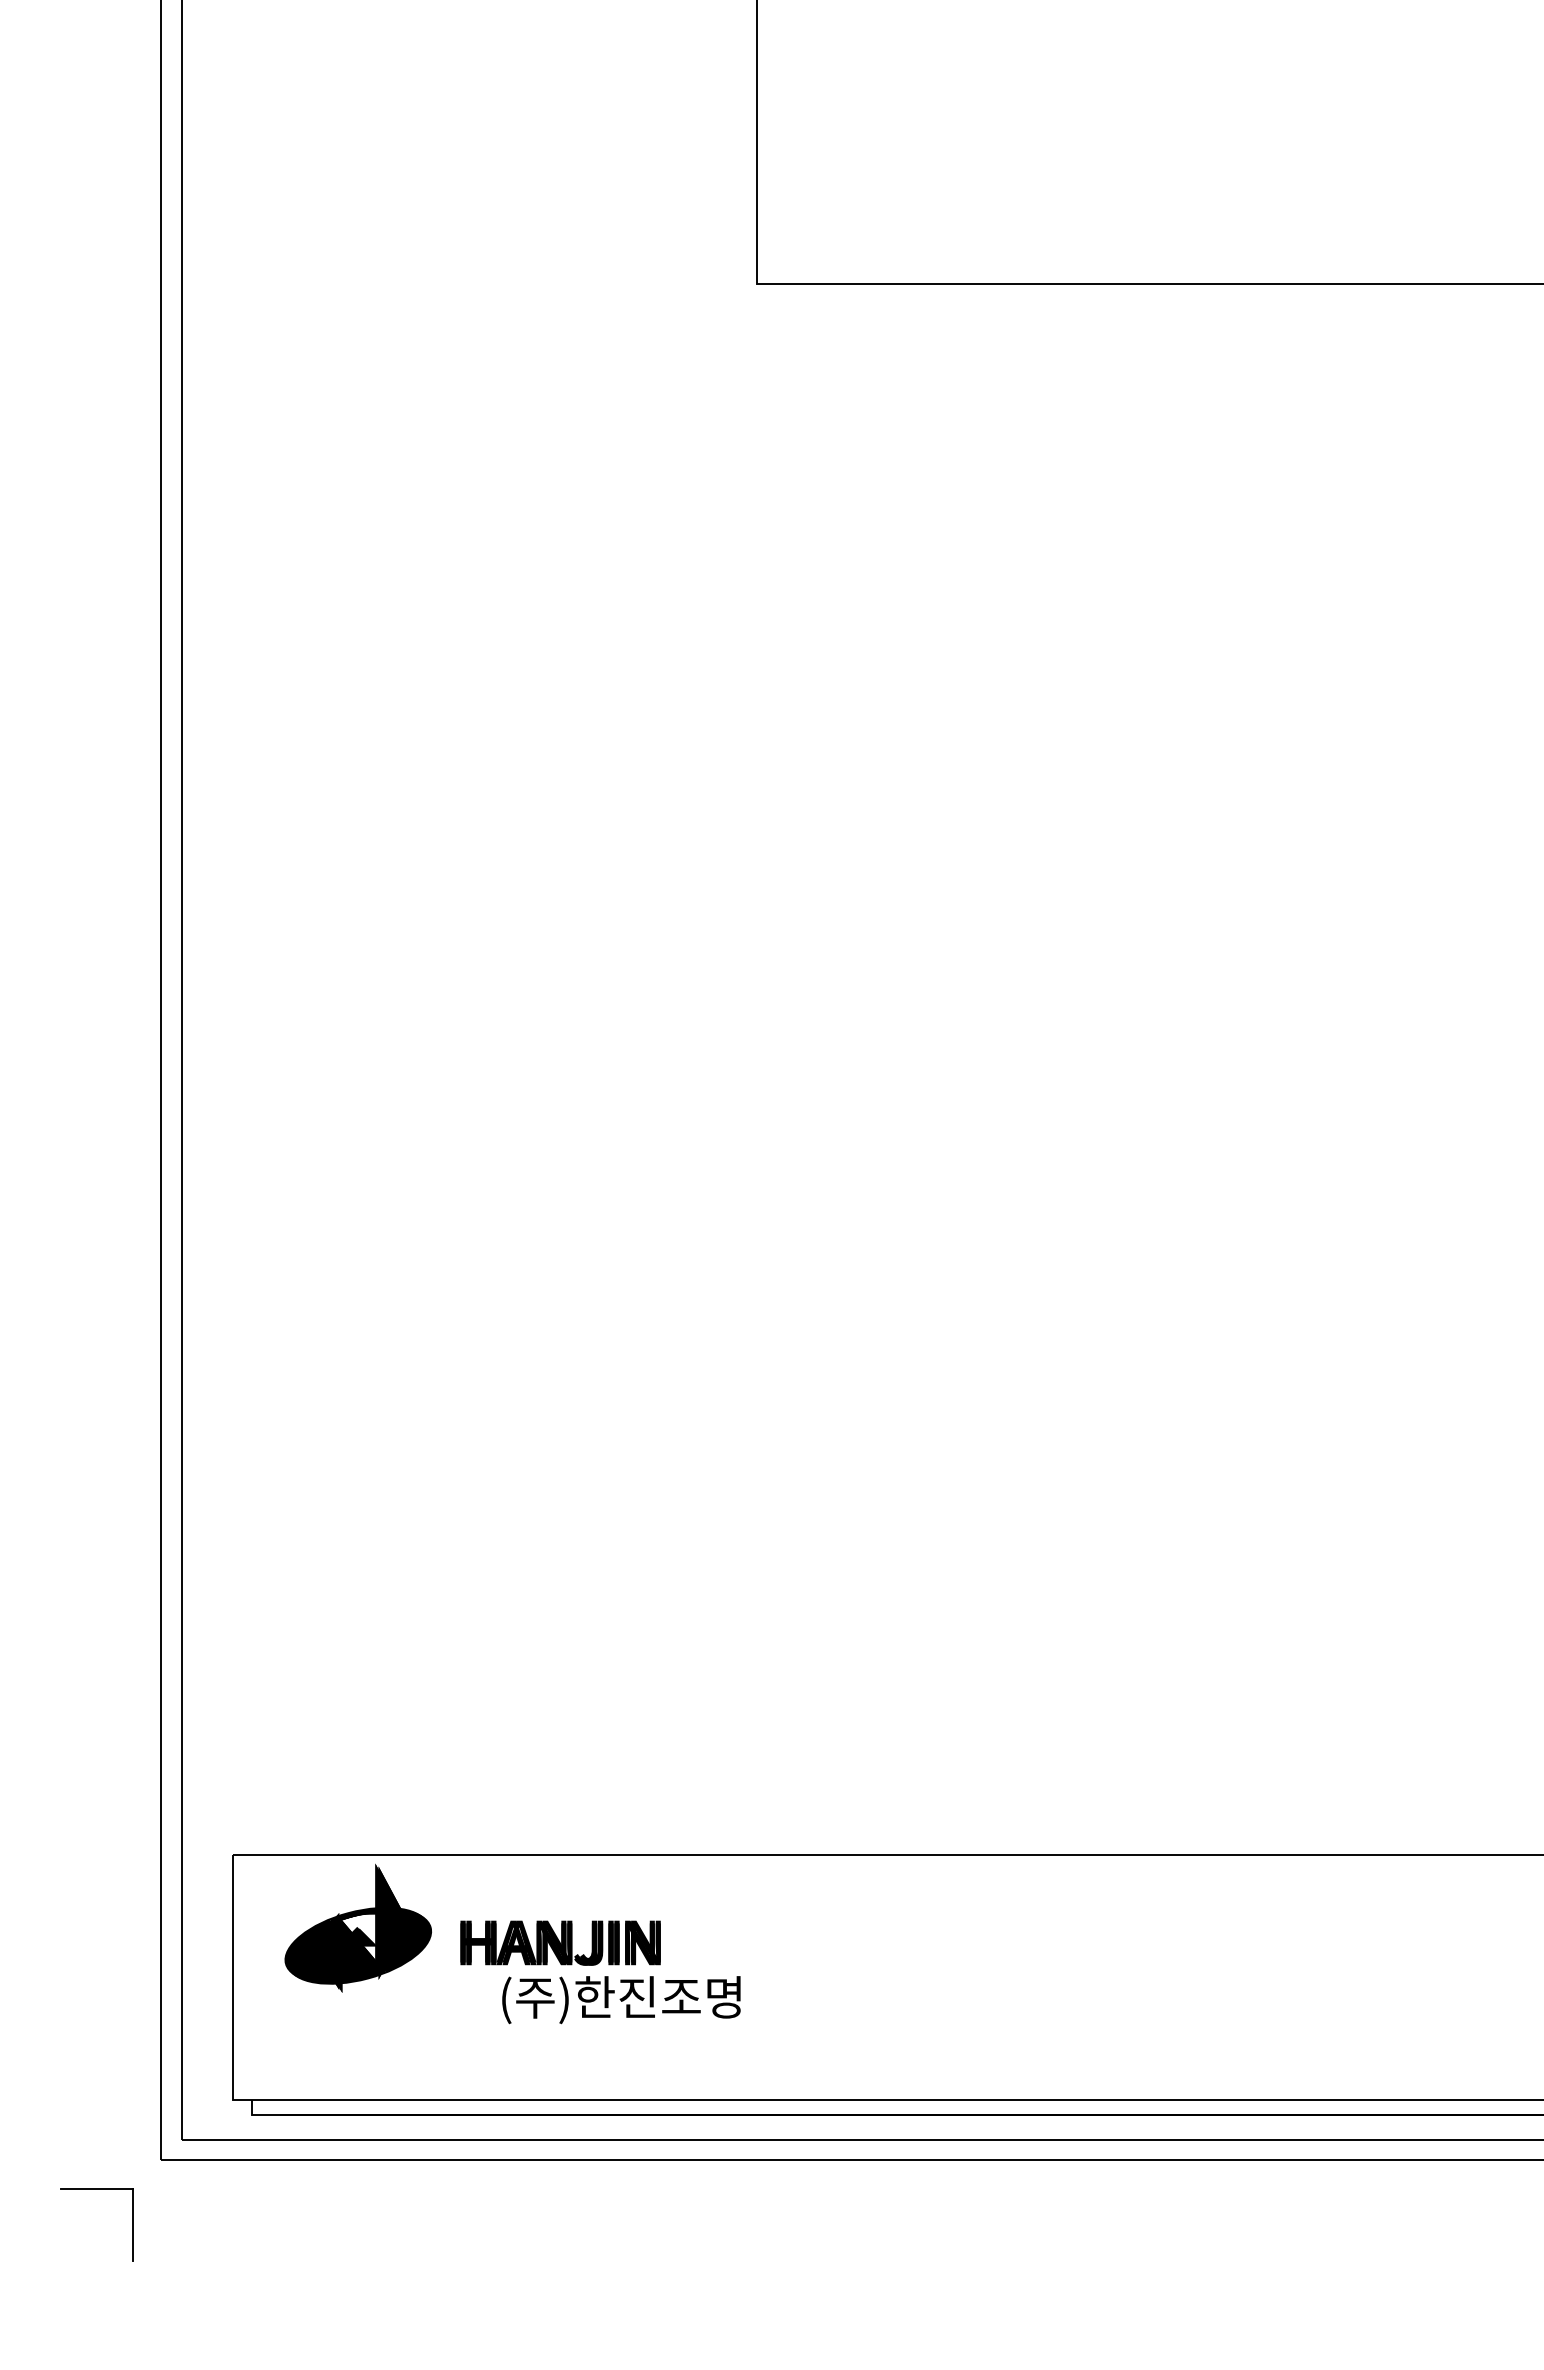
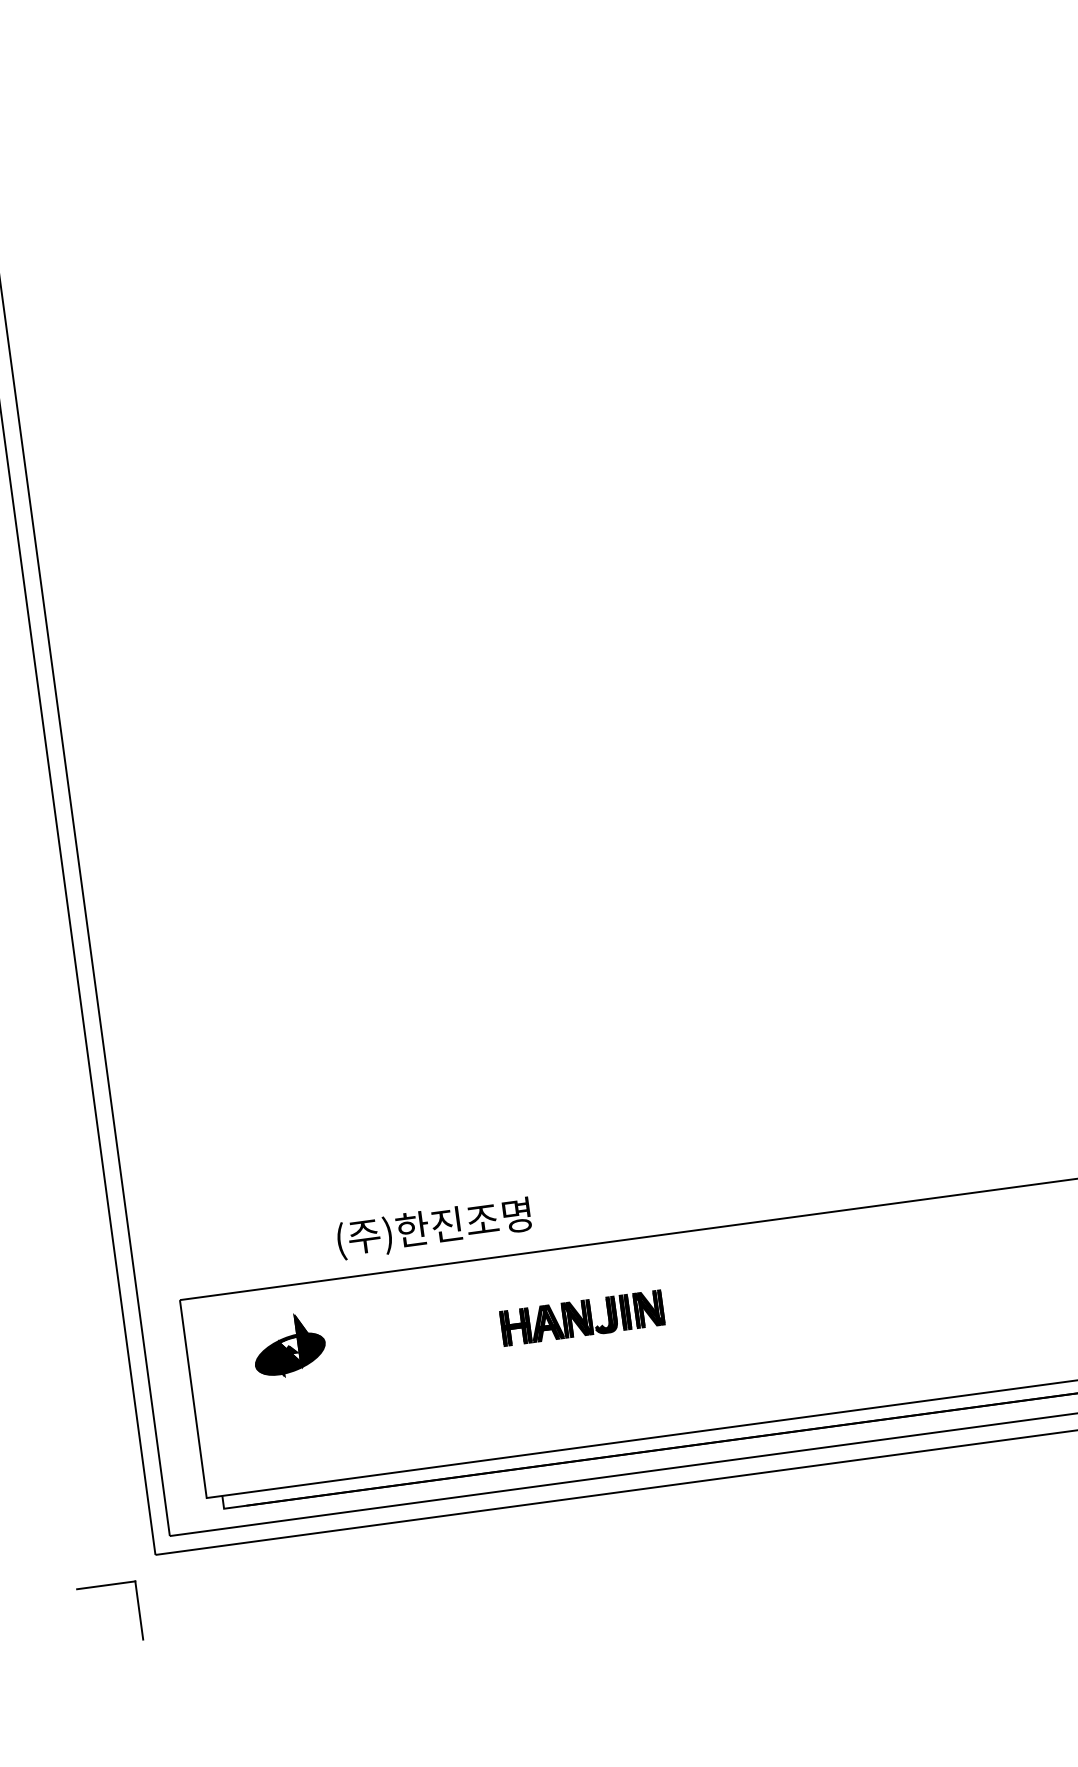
part: (357, 1927) -> (288, 1345), size x0.6
text: (560, 1942) -> (582, 1317), moved
text: (621, 2000) -> (434, 1229), moved

